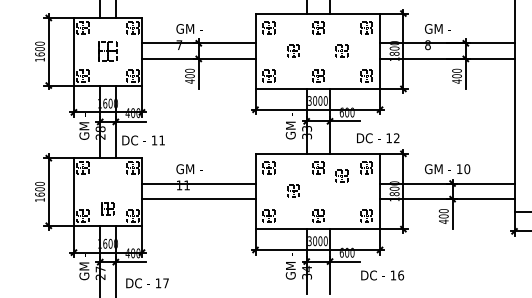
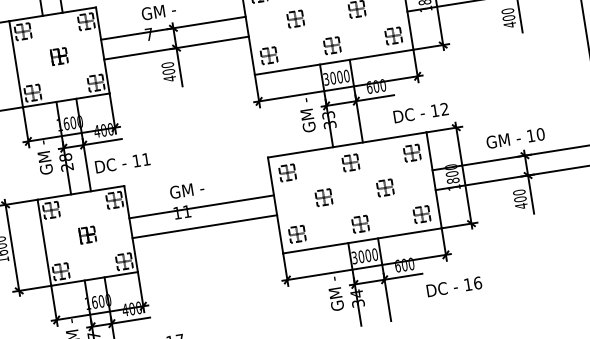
part: (107, 50) -> (58, 55), size x0.62
part: (341, 175) -> (384, 186), moved
part: (107, 208) -> (86, 234), moved

